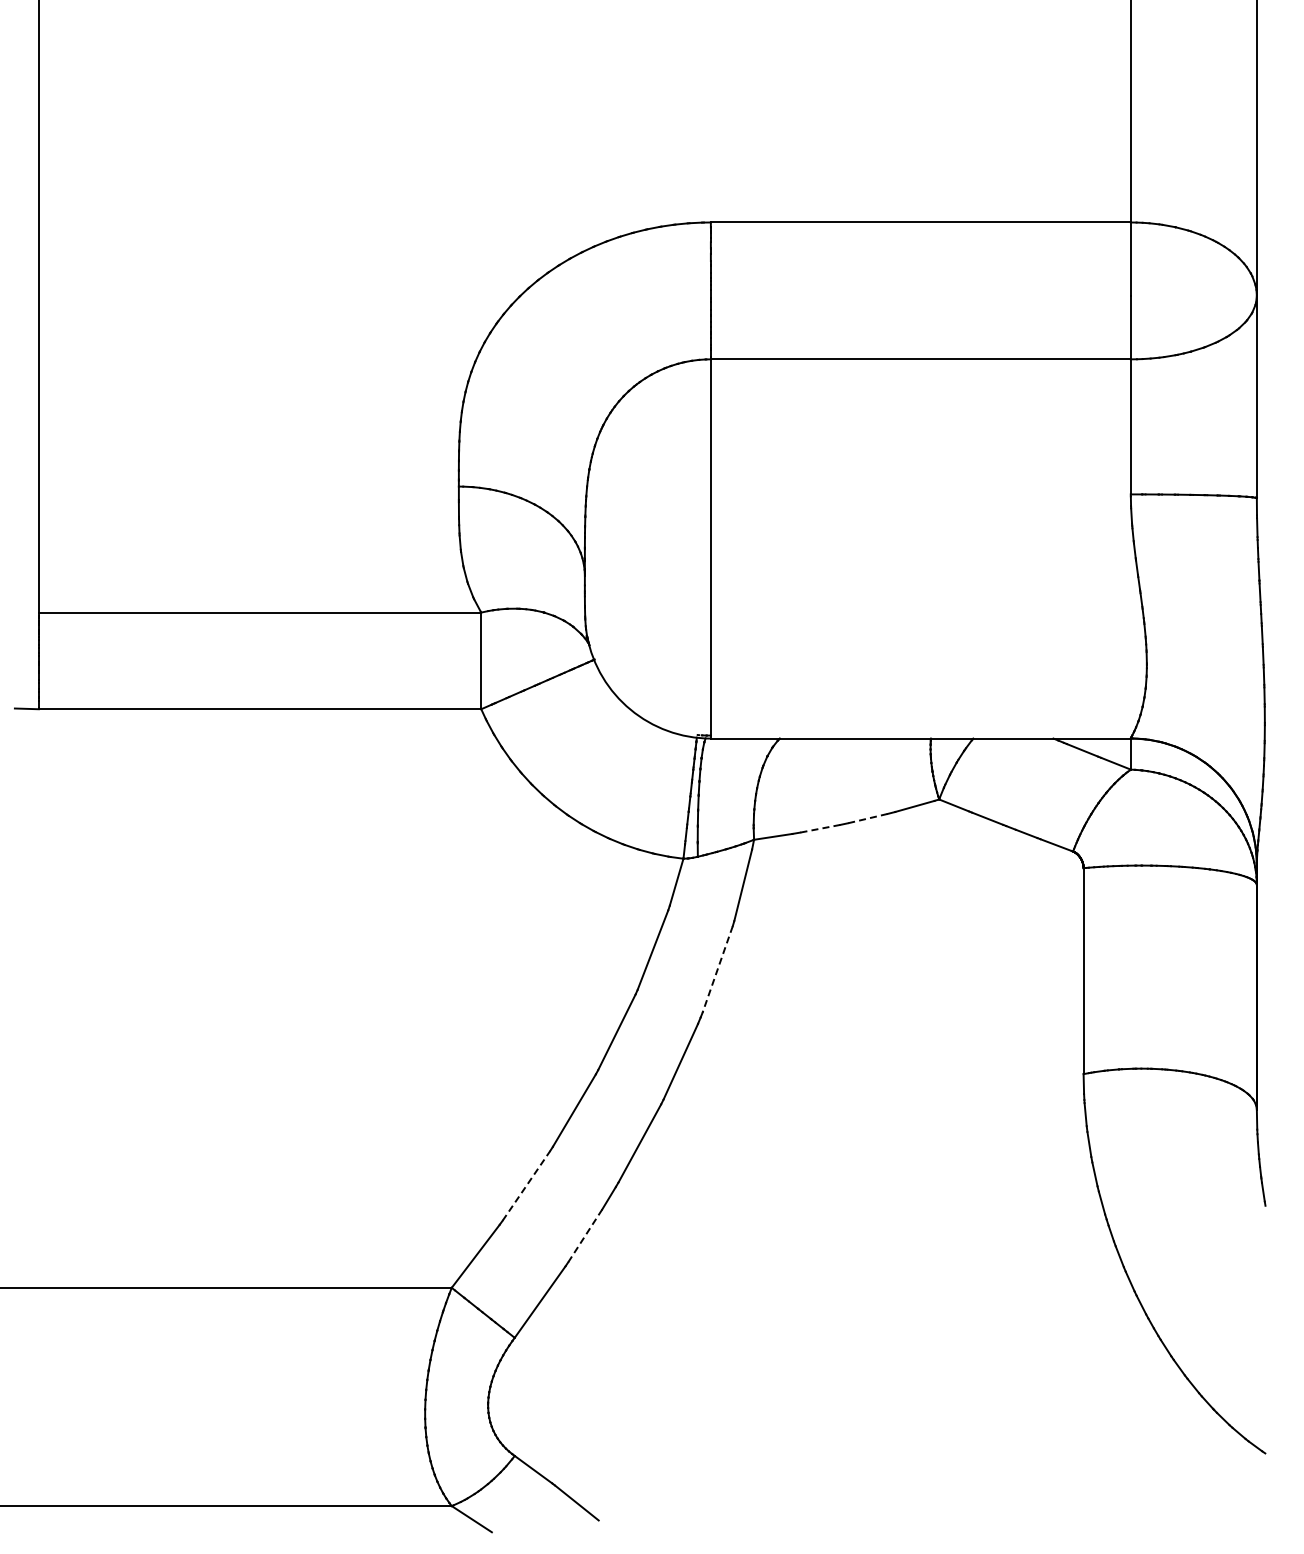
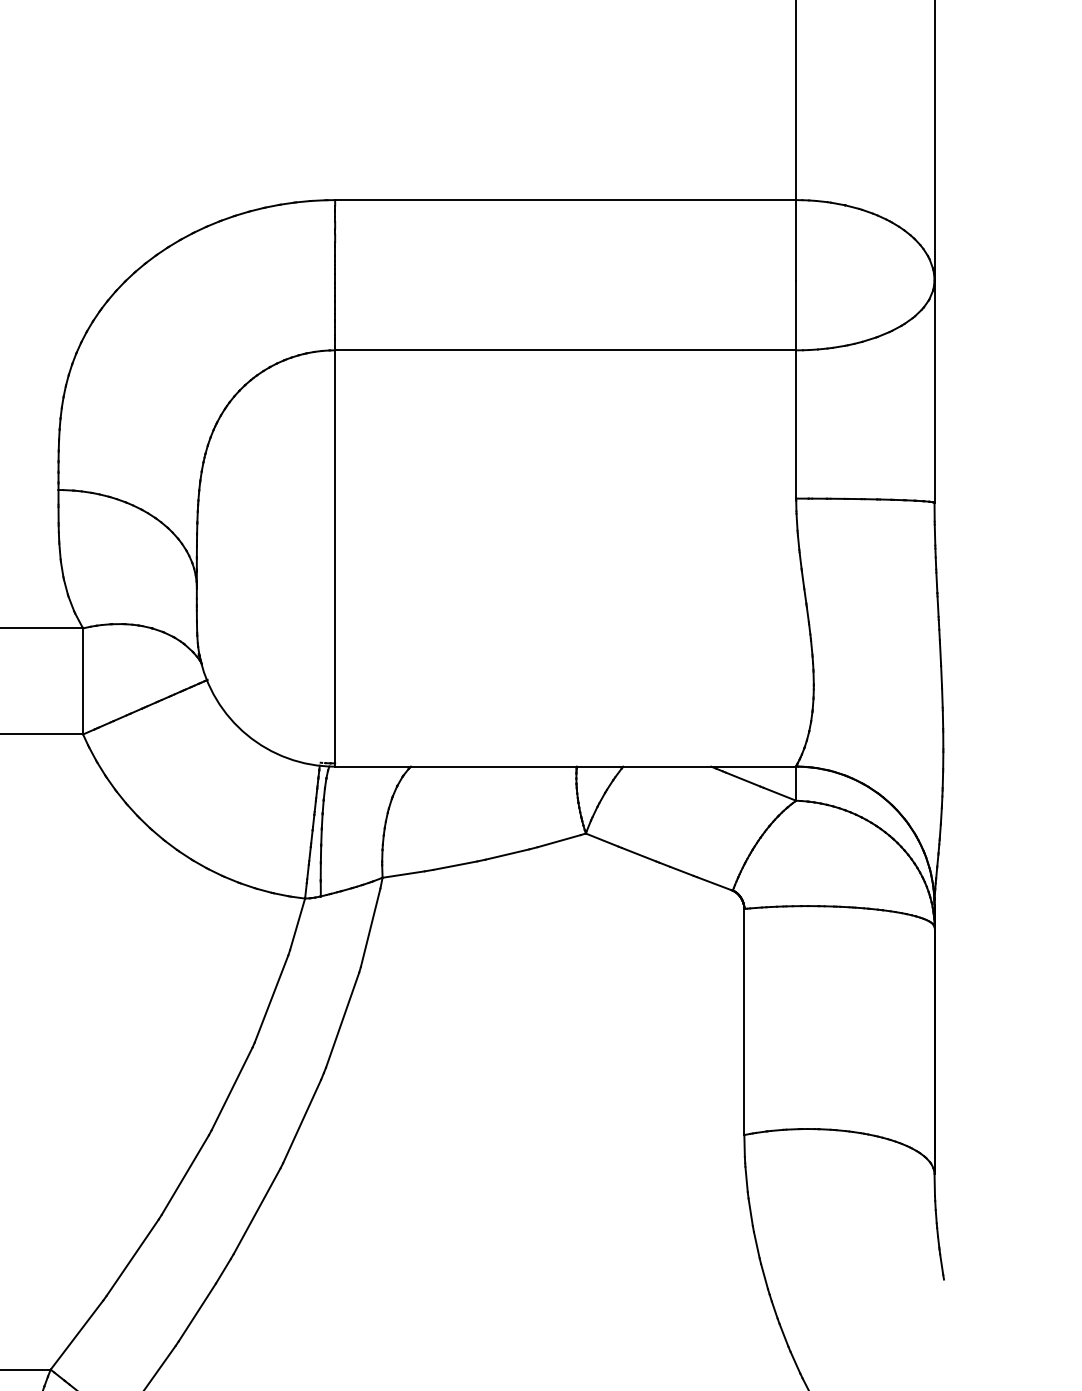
line: (867, 818) -> (507, 854), dashed -> solid
line: (819, 828) -> (454, 865), dashed -> solid
line: (717, 969) -> (342, 1020), dashed -> solid
line: (526, 1185) -> (132, 1257), dashed -> solid
line: (585, 1236) -> (197, 1313), dashed -> solid

